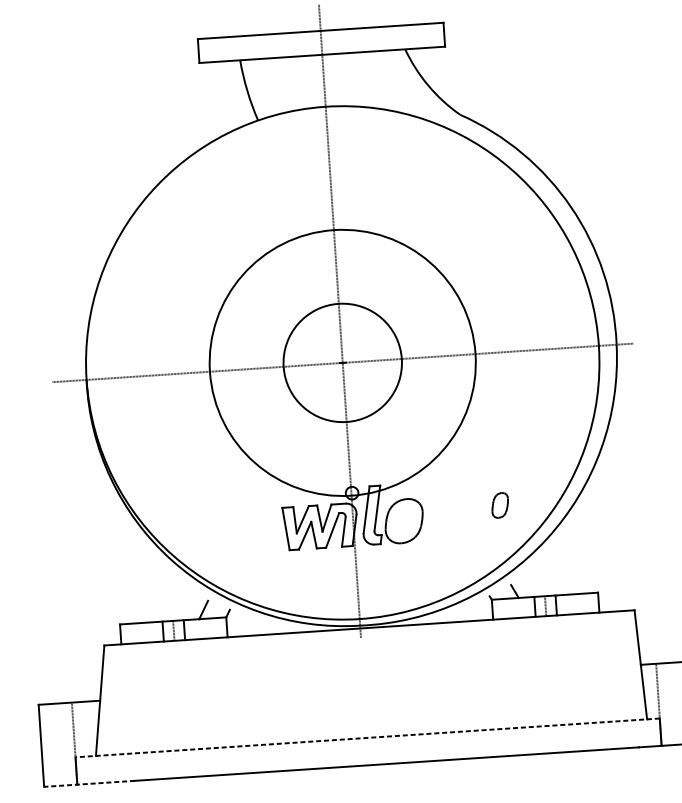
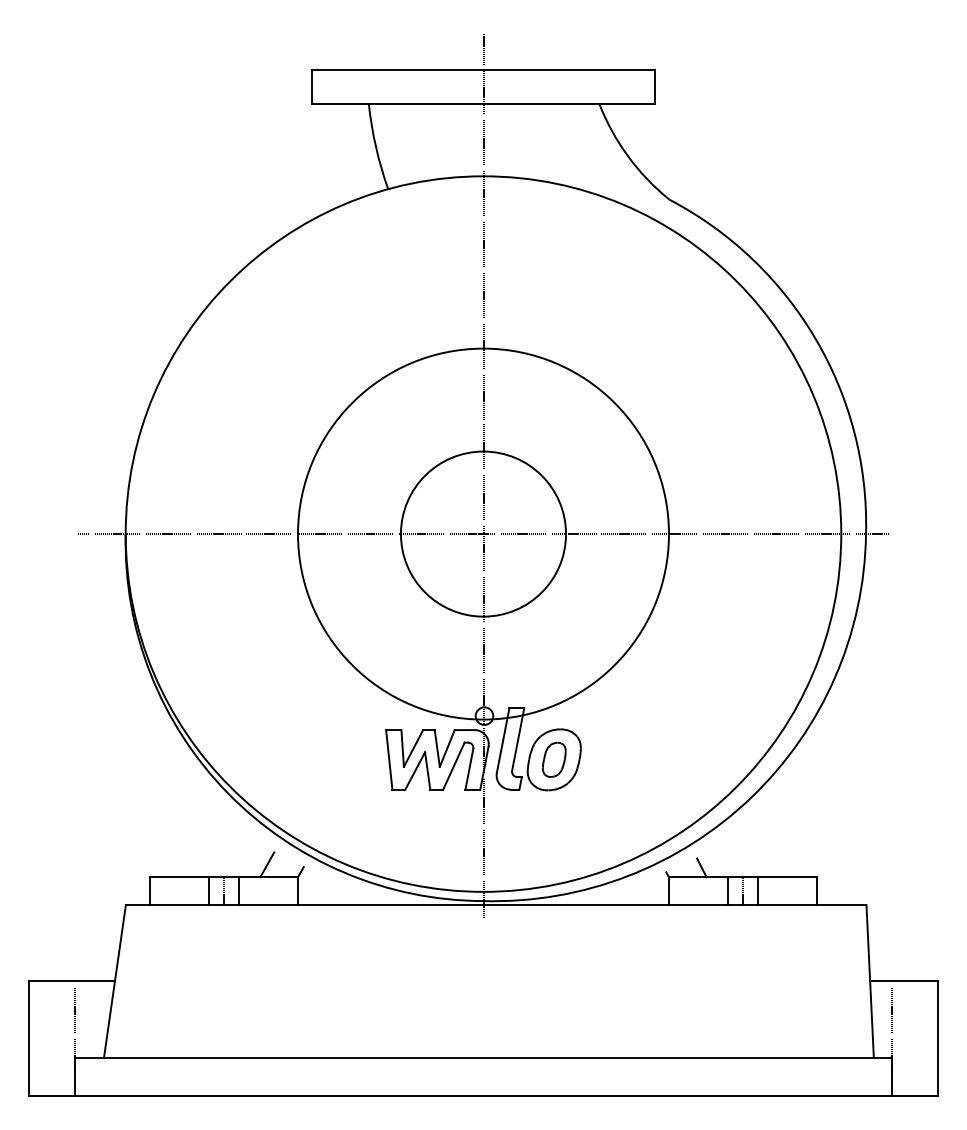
part: (500, 505) -> (554, 759), moved
line: (367, 737) -> (483, 1057), dashed -> solid
line: (89, 784) -> (92, 1096), dashed -> solid

